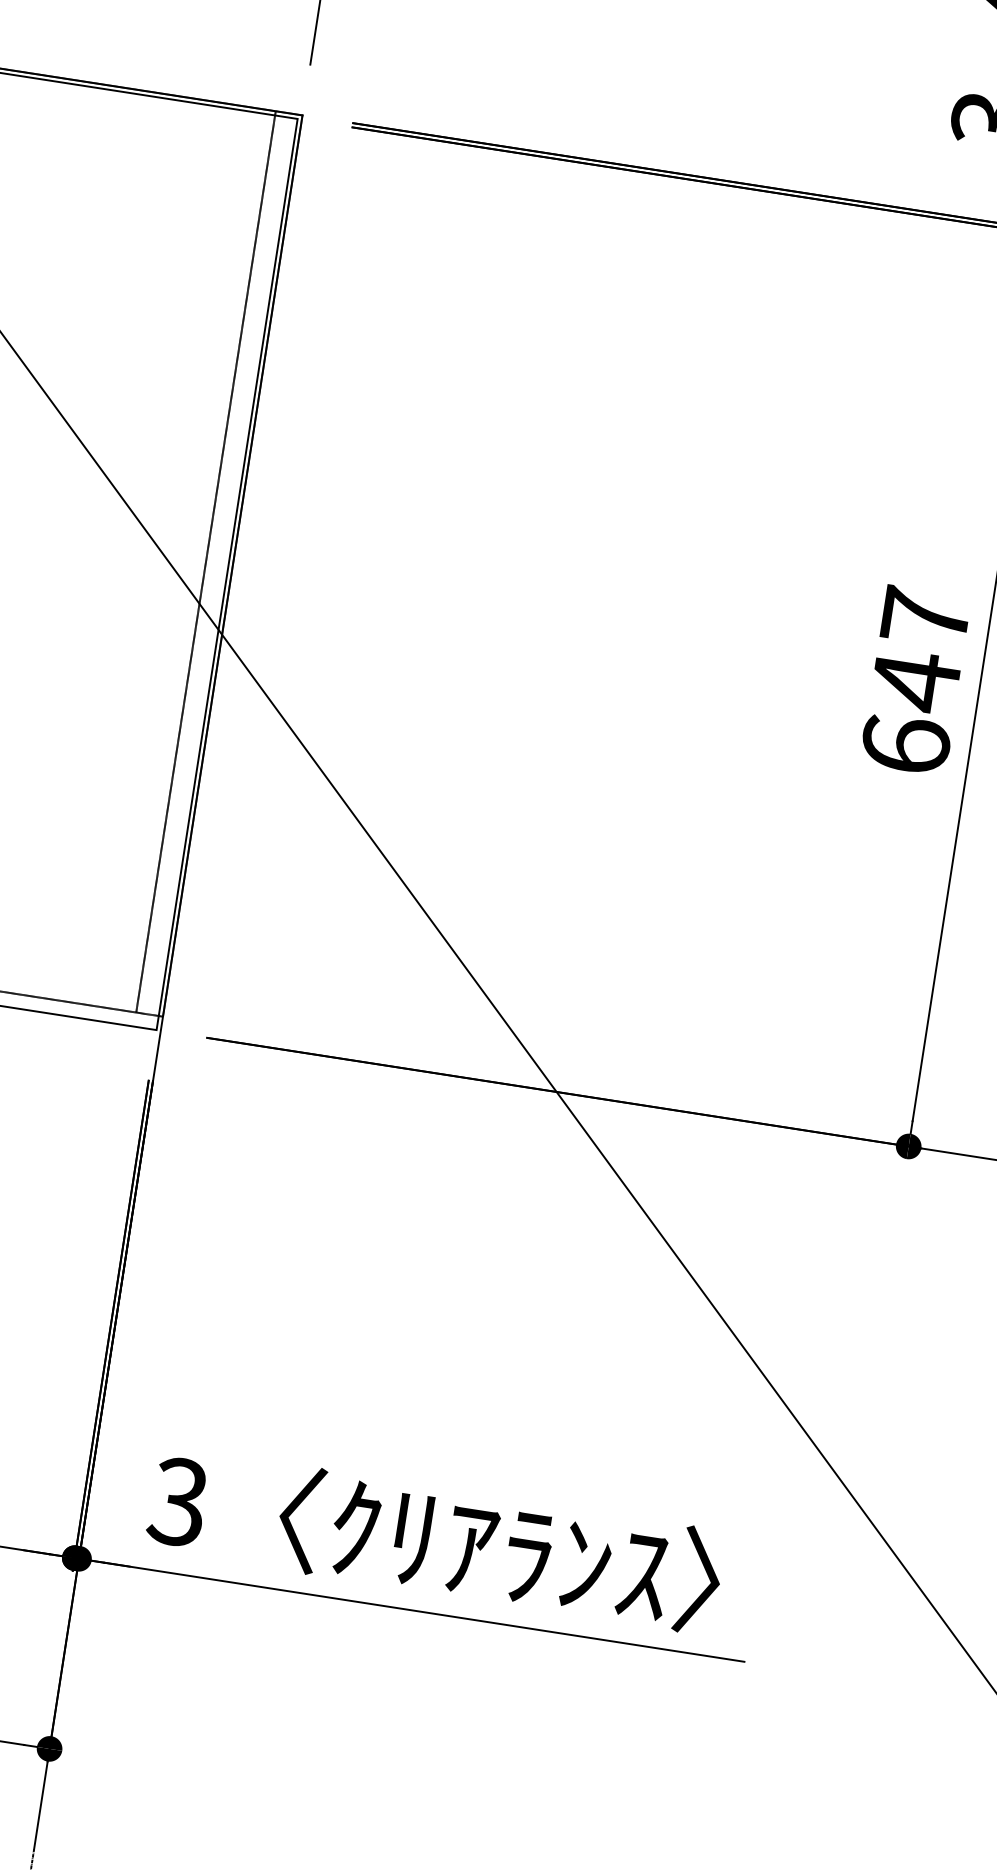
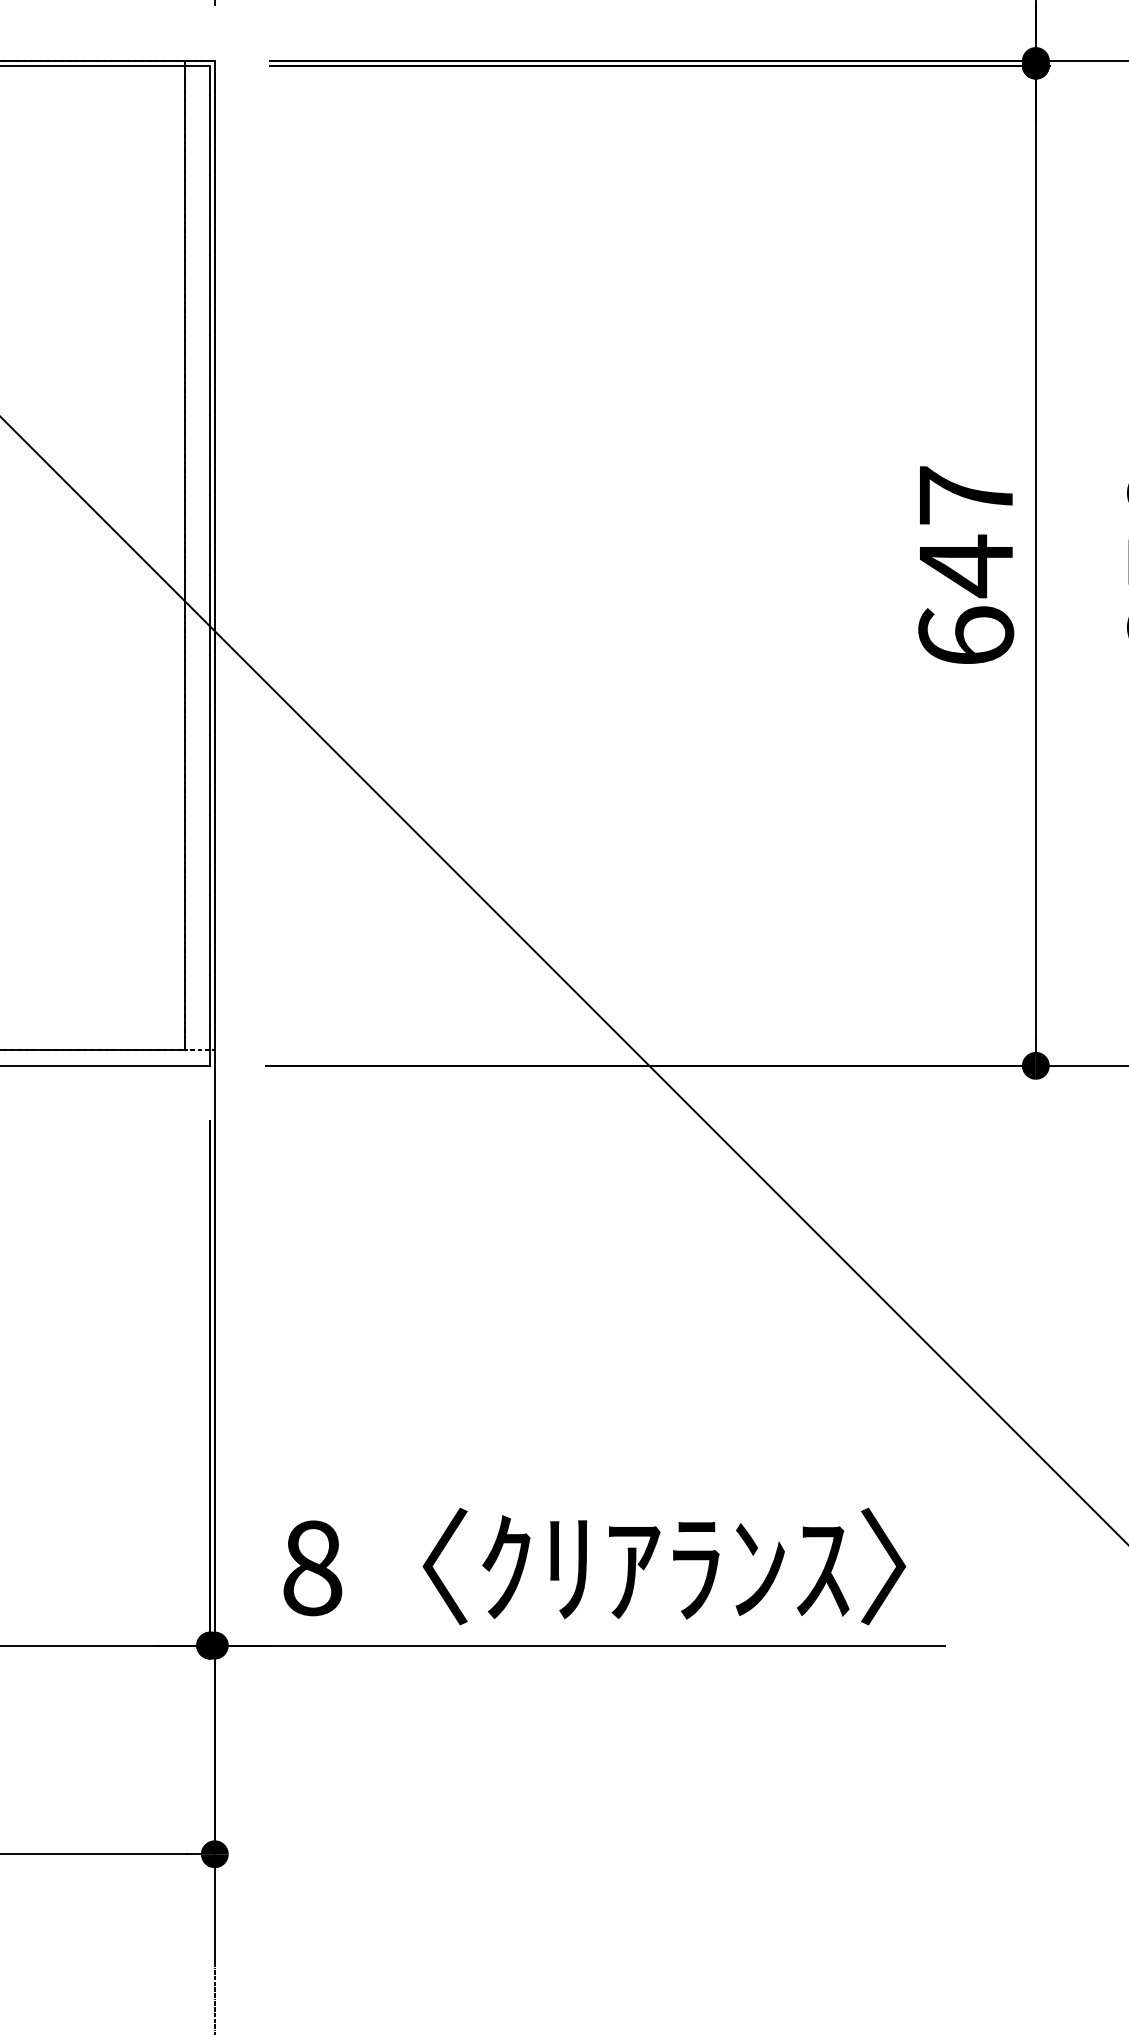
text: (177, 1502) -> (311, 1568), 3 -> 8

